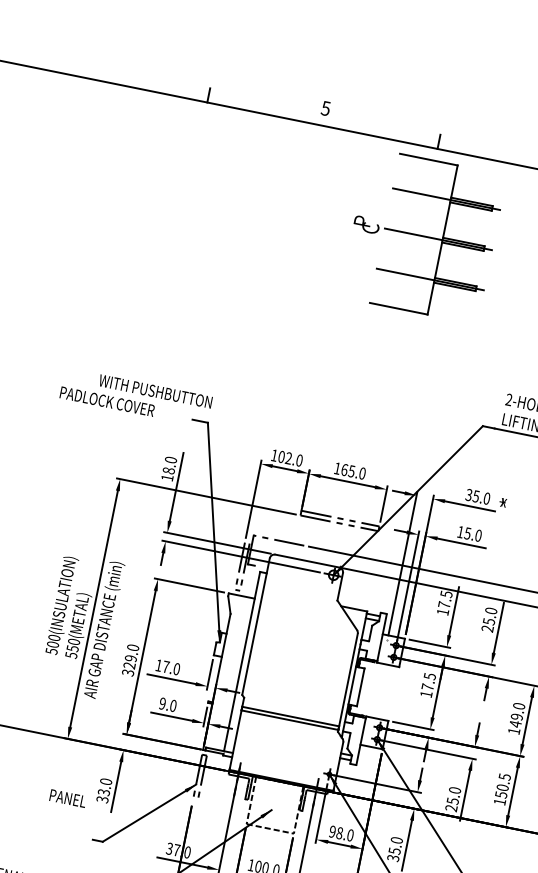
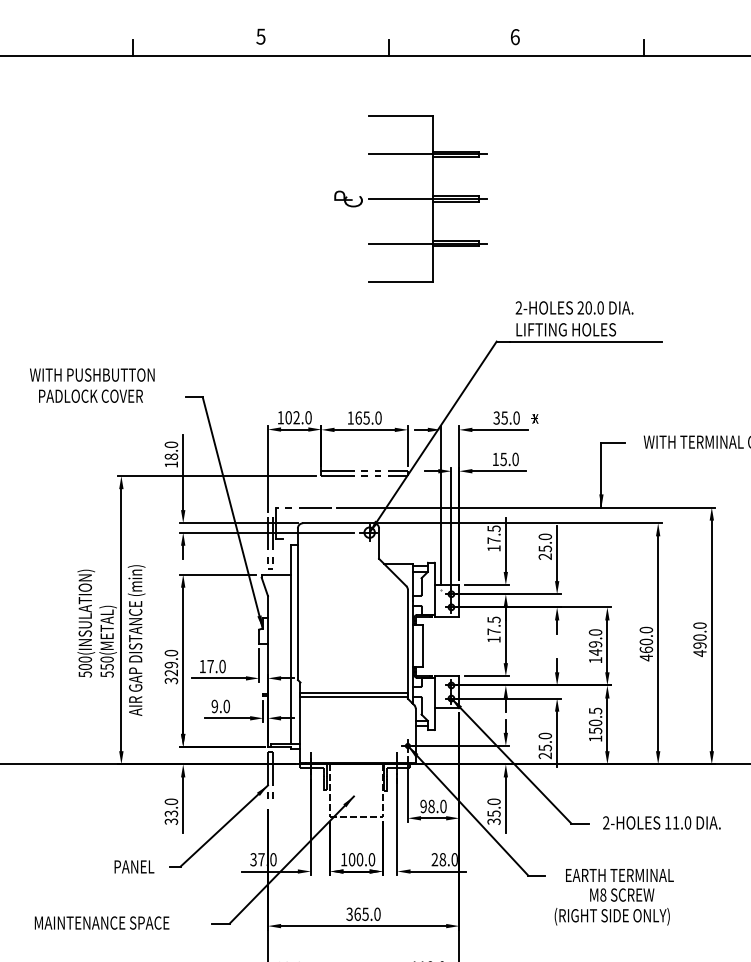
part: (422, 235) -> (410, 198), moved
text: (155, 391) -> (92, 374), moved
text: (68, 798) -> (134, 866), moved

